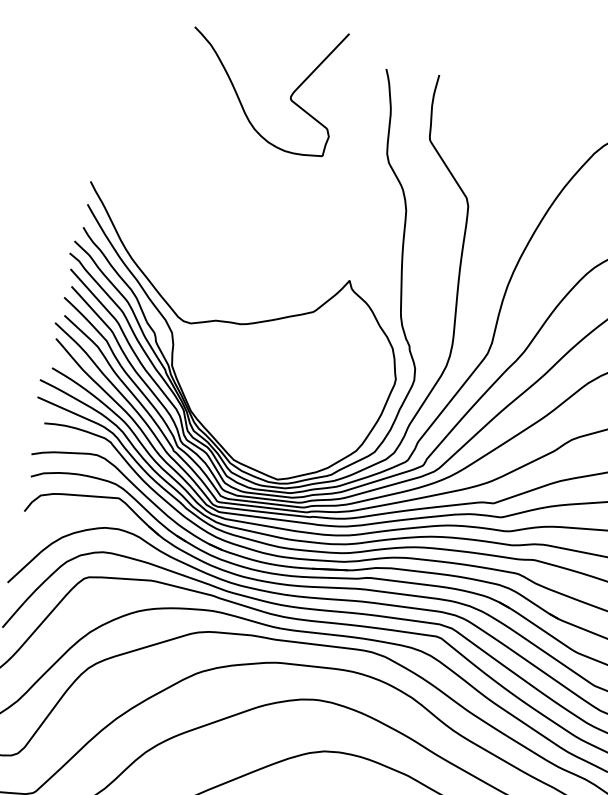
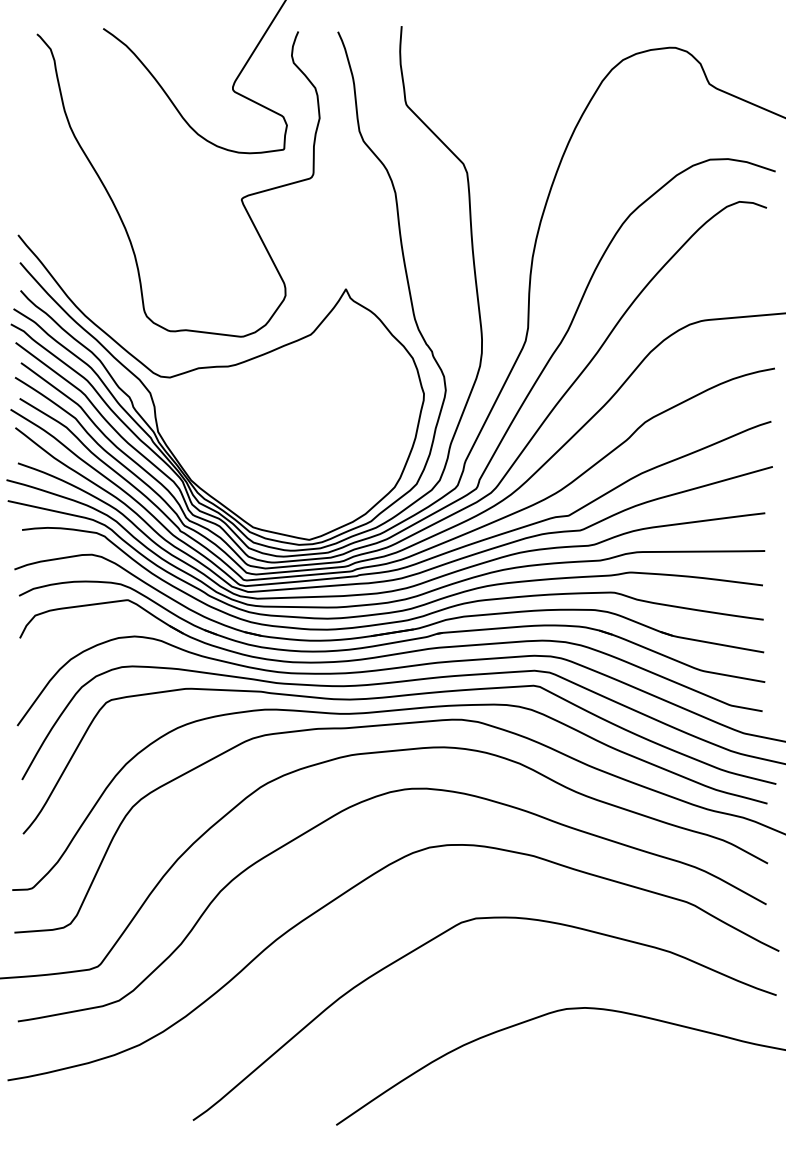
curve: (279, 189) -> (241, 198), added

